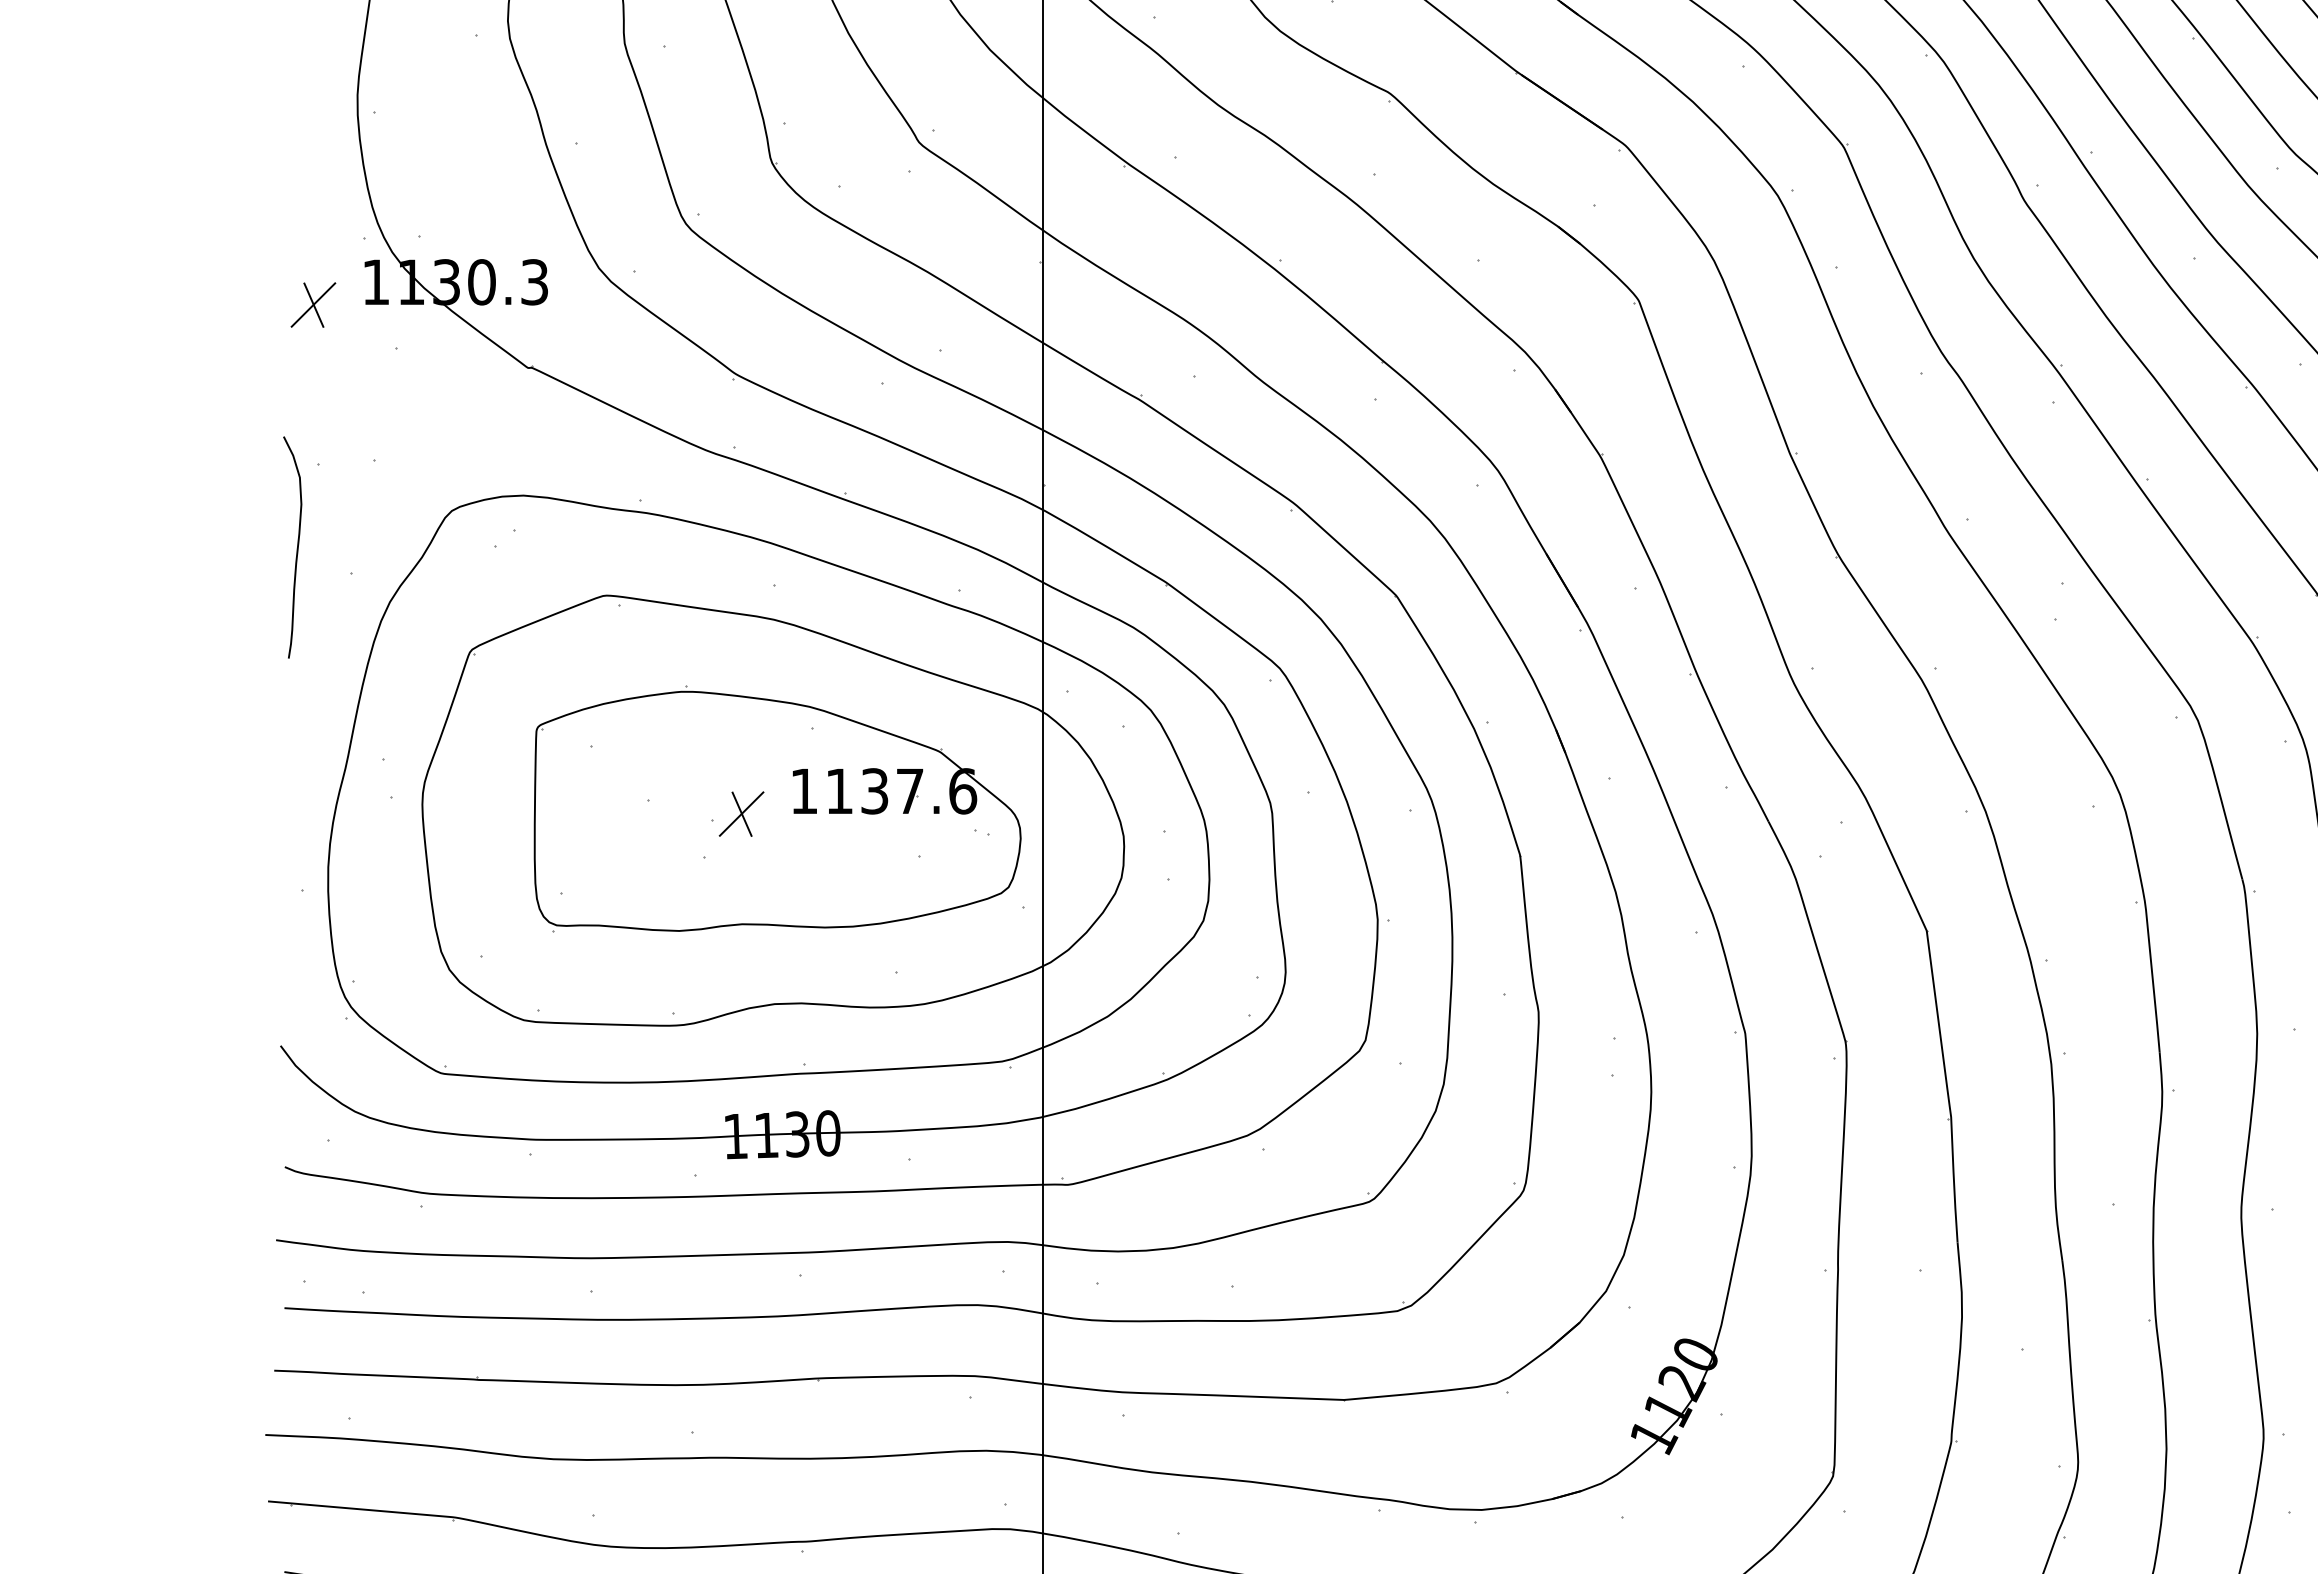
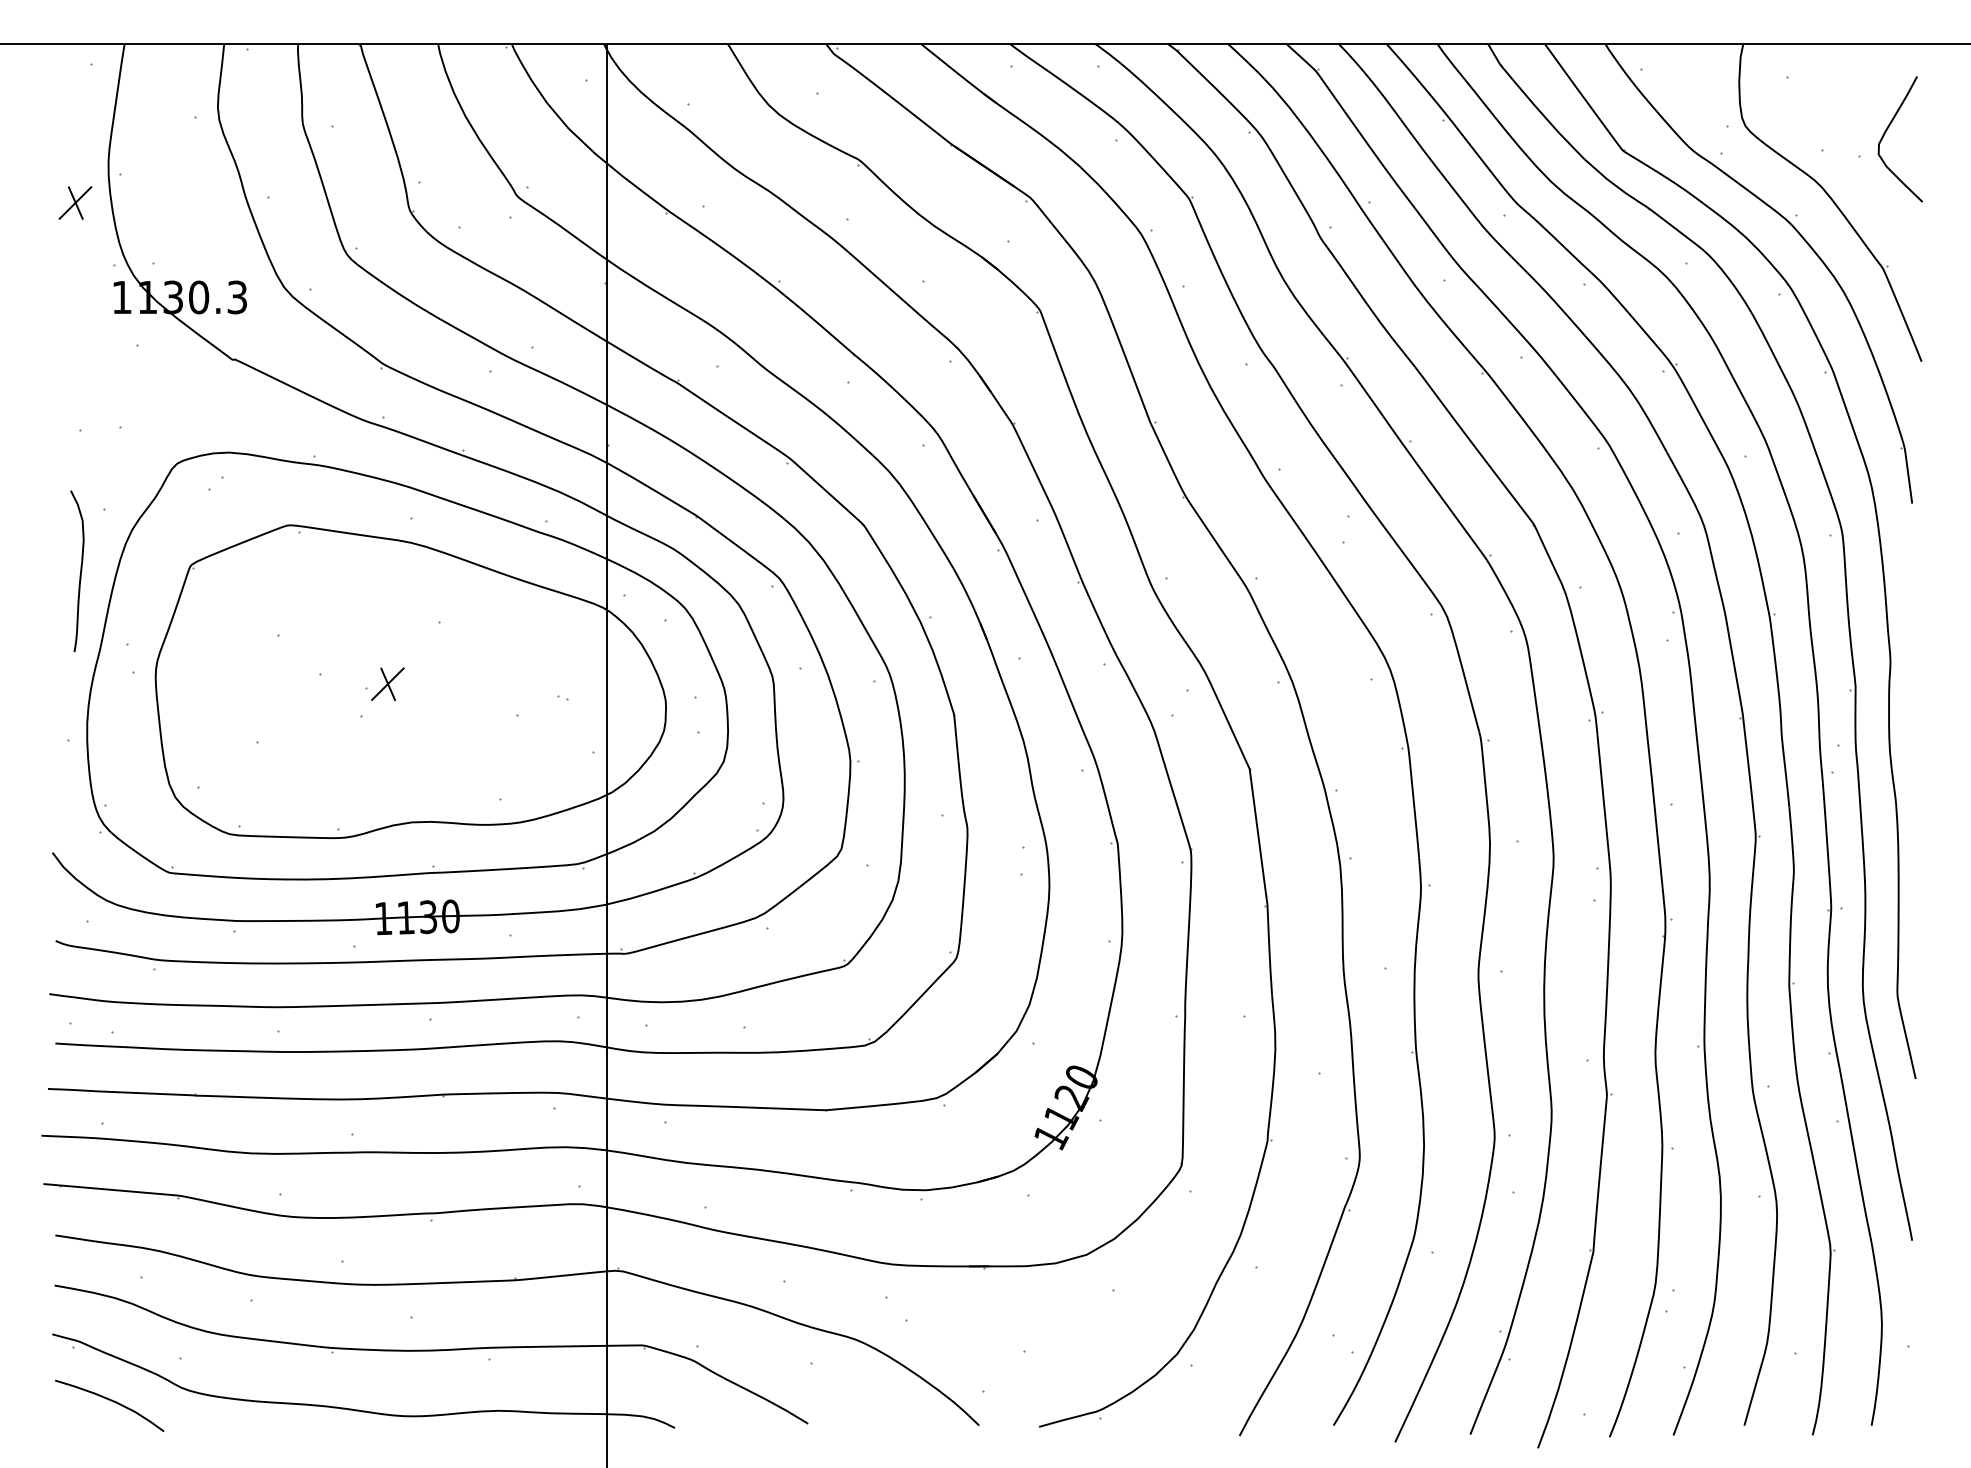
part: (313, 304) -> (75, 202), moved
curve: (296, 547) -> (80, 571), moved
part: (776, 808) -> (413, 680), removed

